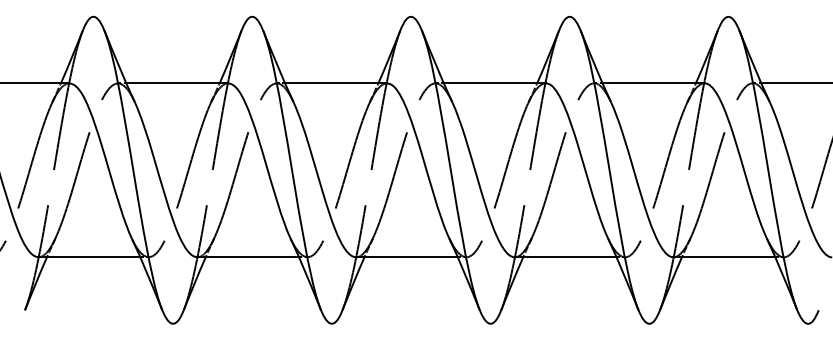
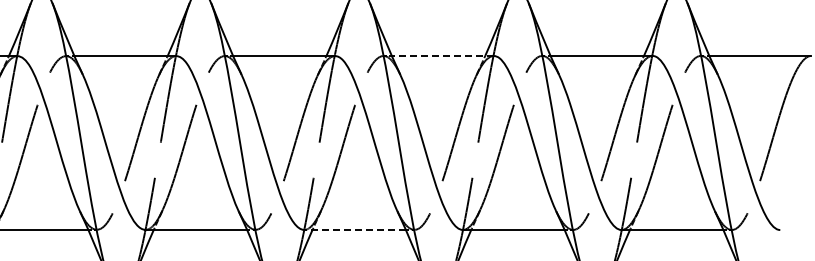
line: (494, 83) -> (442, 56), solid -> dashed
line: (406, 257) -> (354, 230), solid -> dashed

